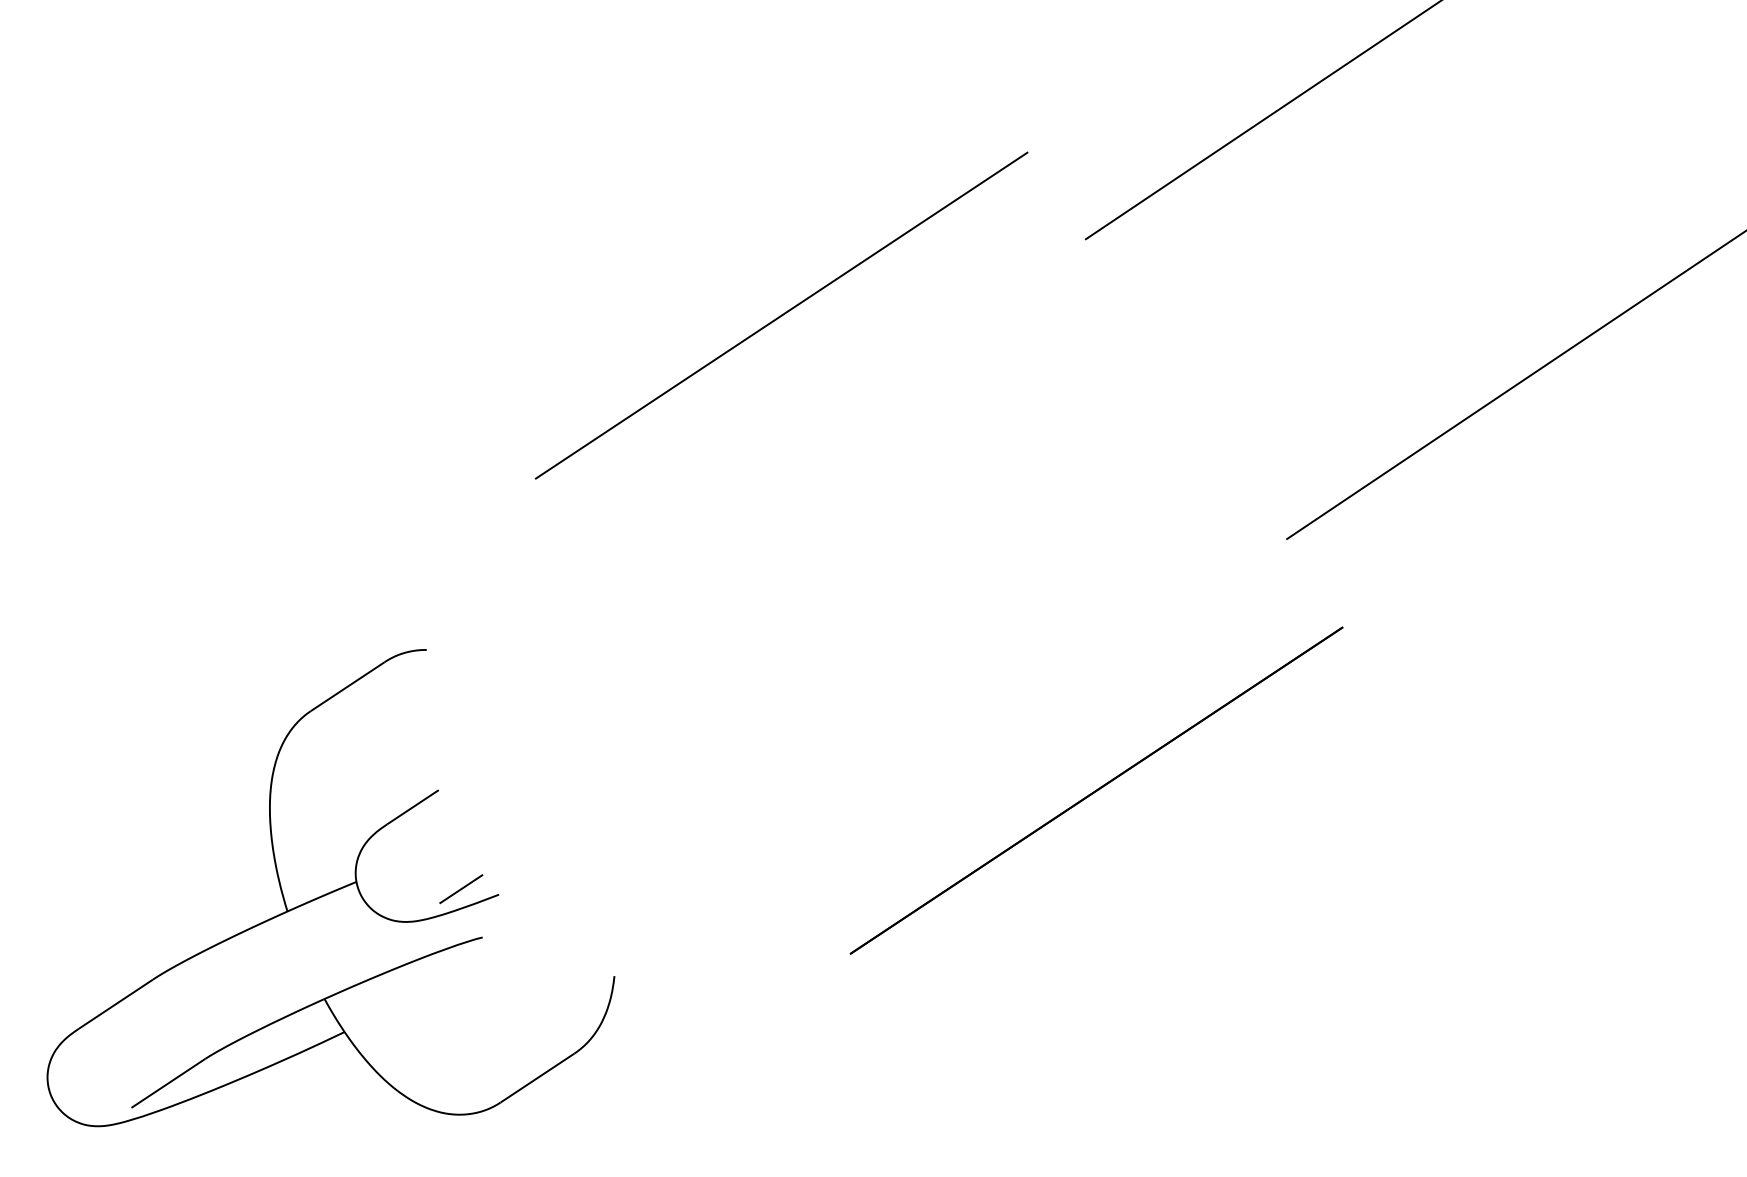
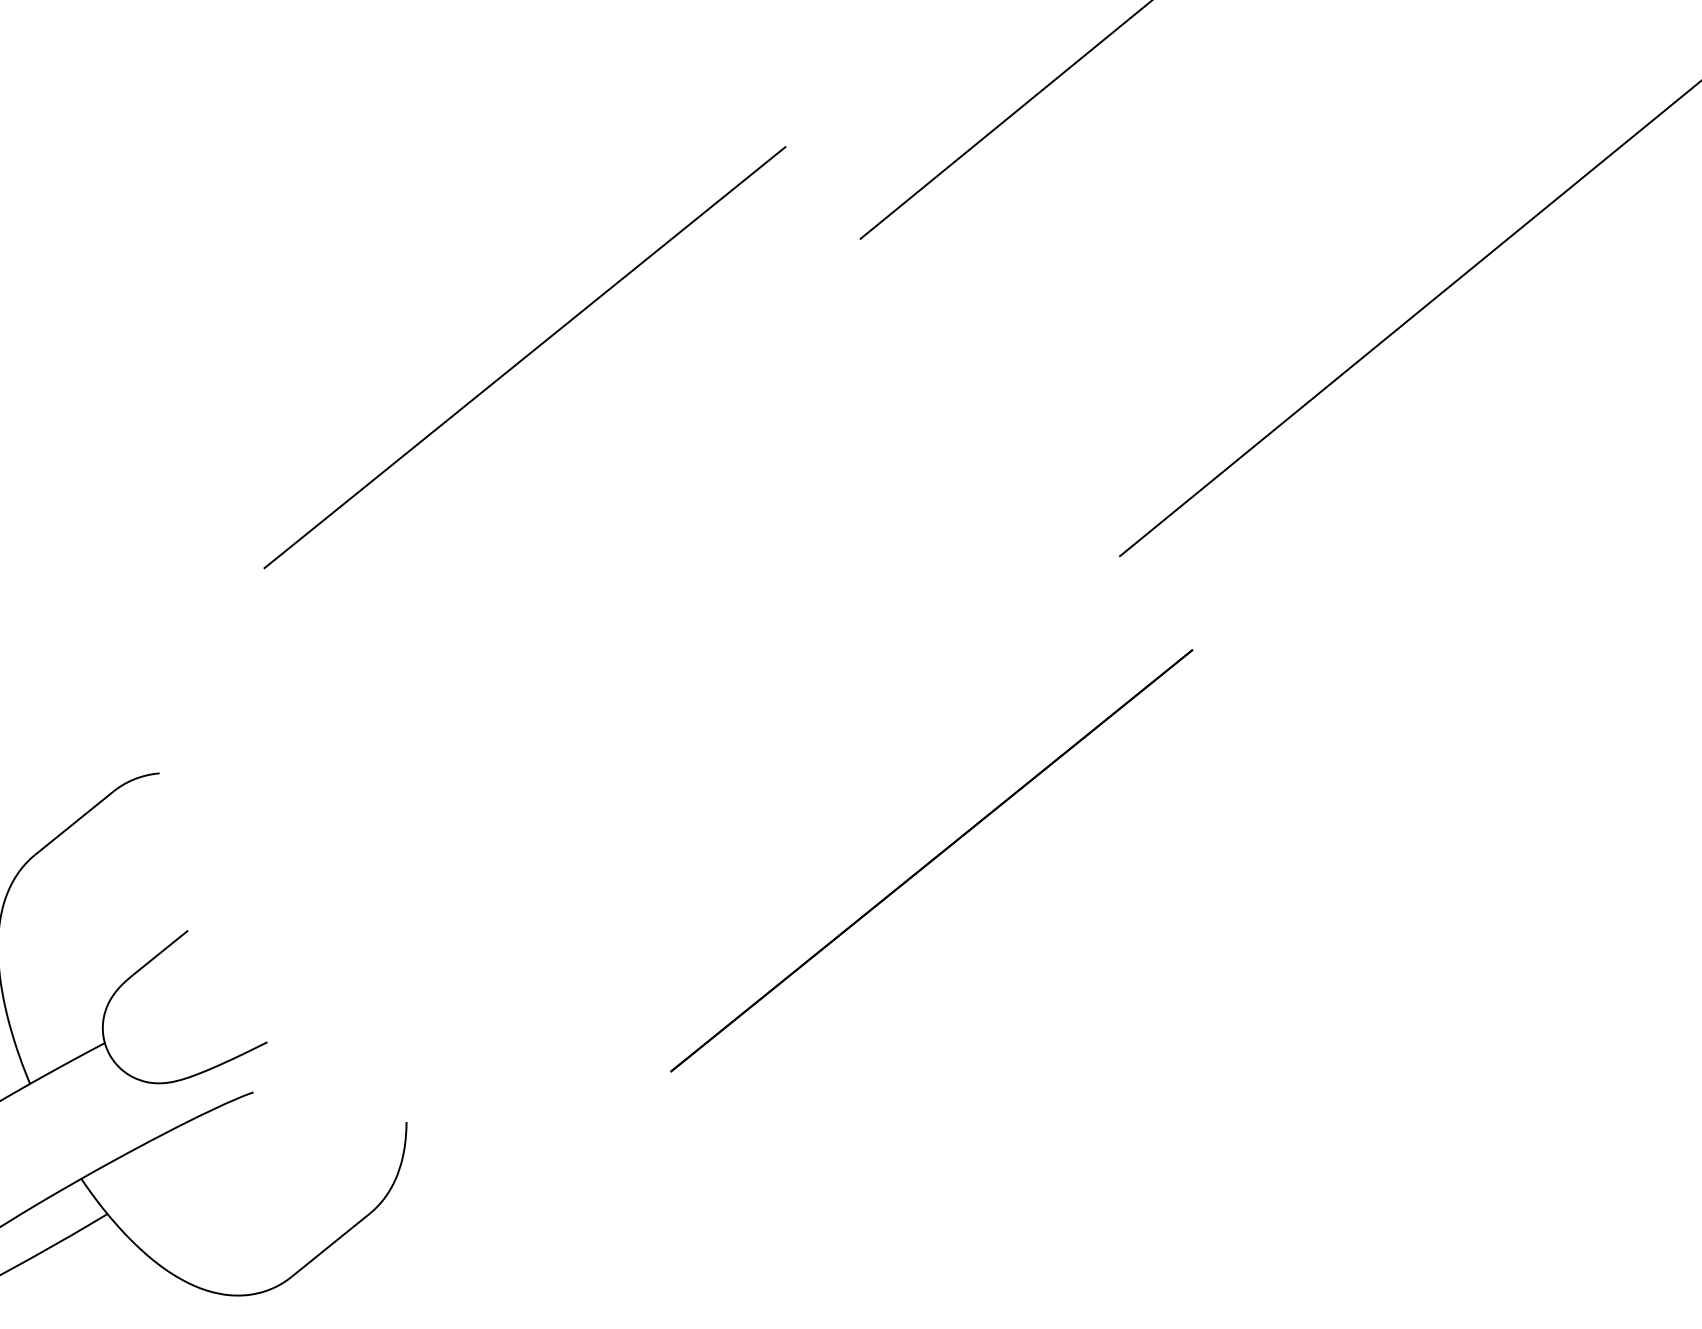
line: (461, 889) -> (224, 1040), removed

